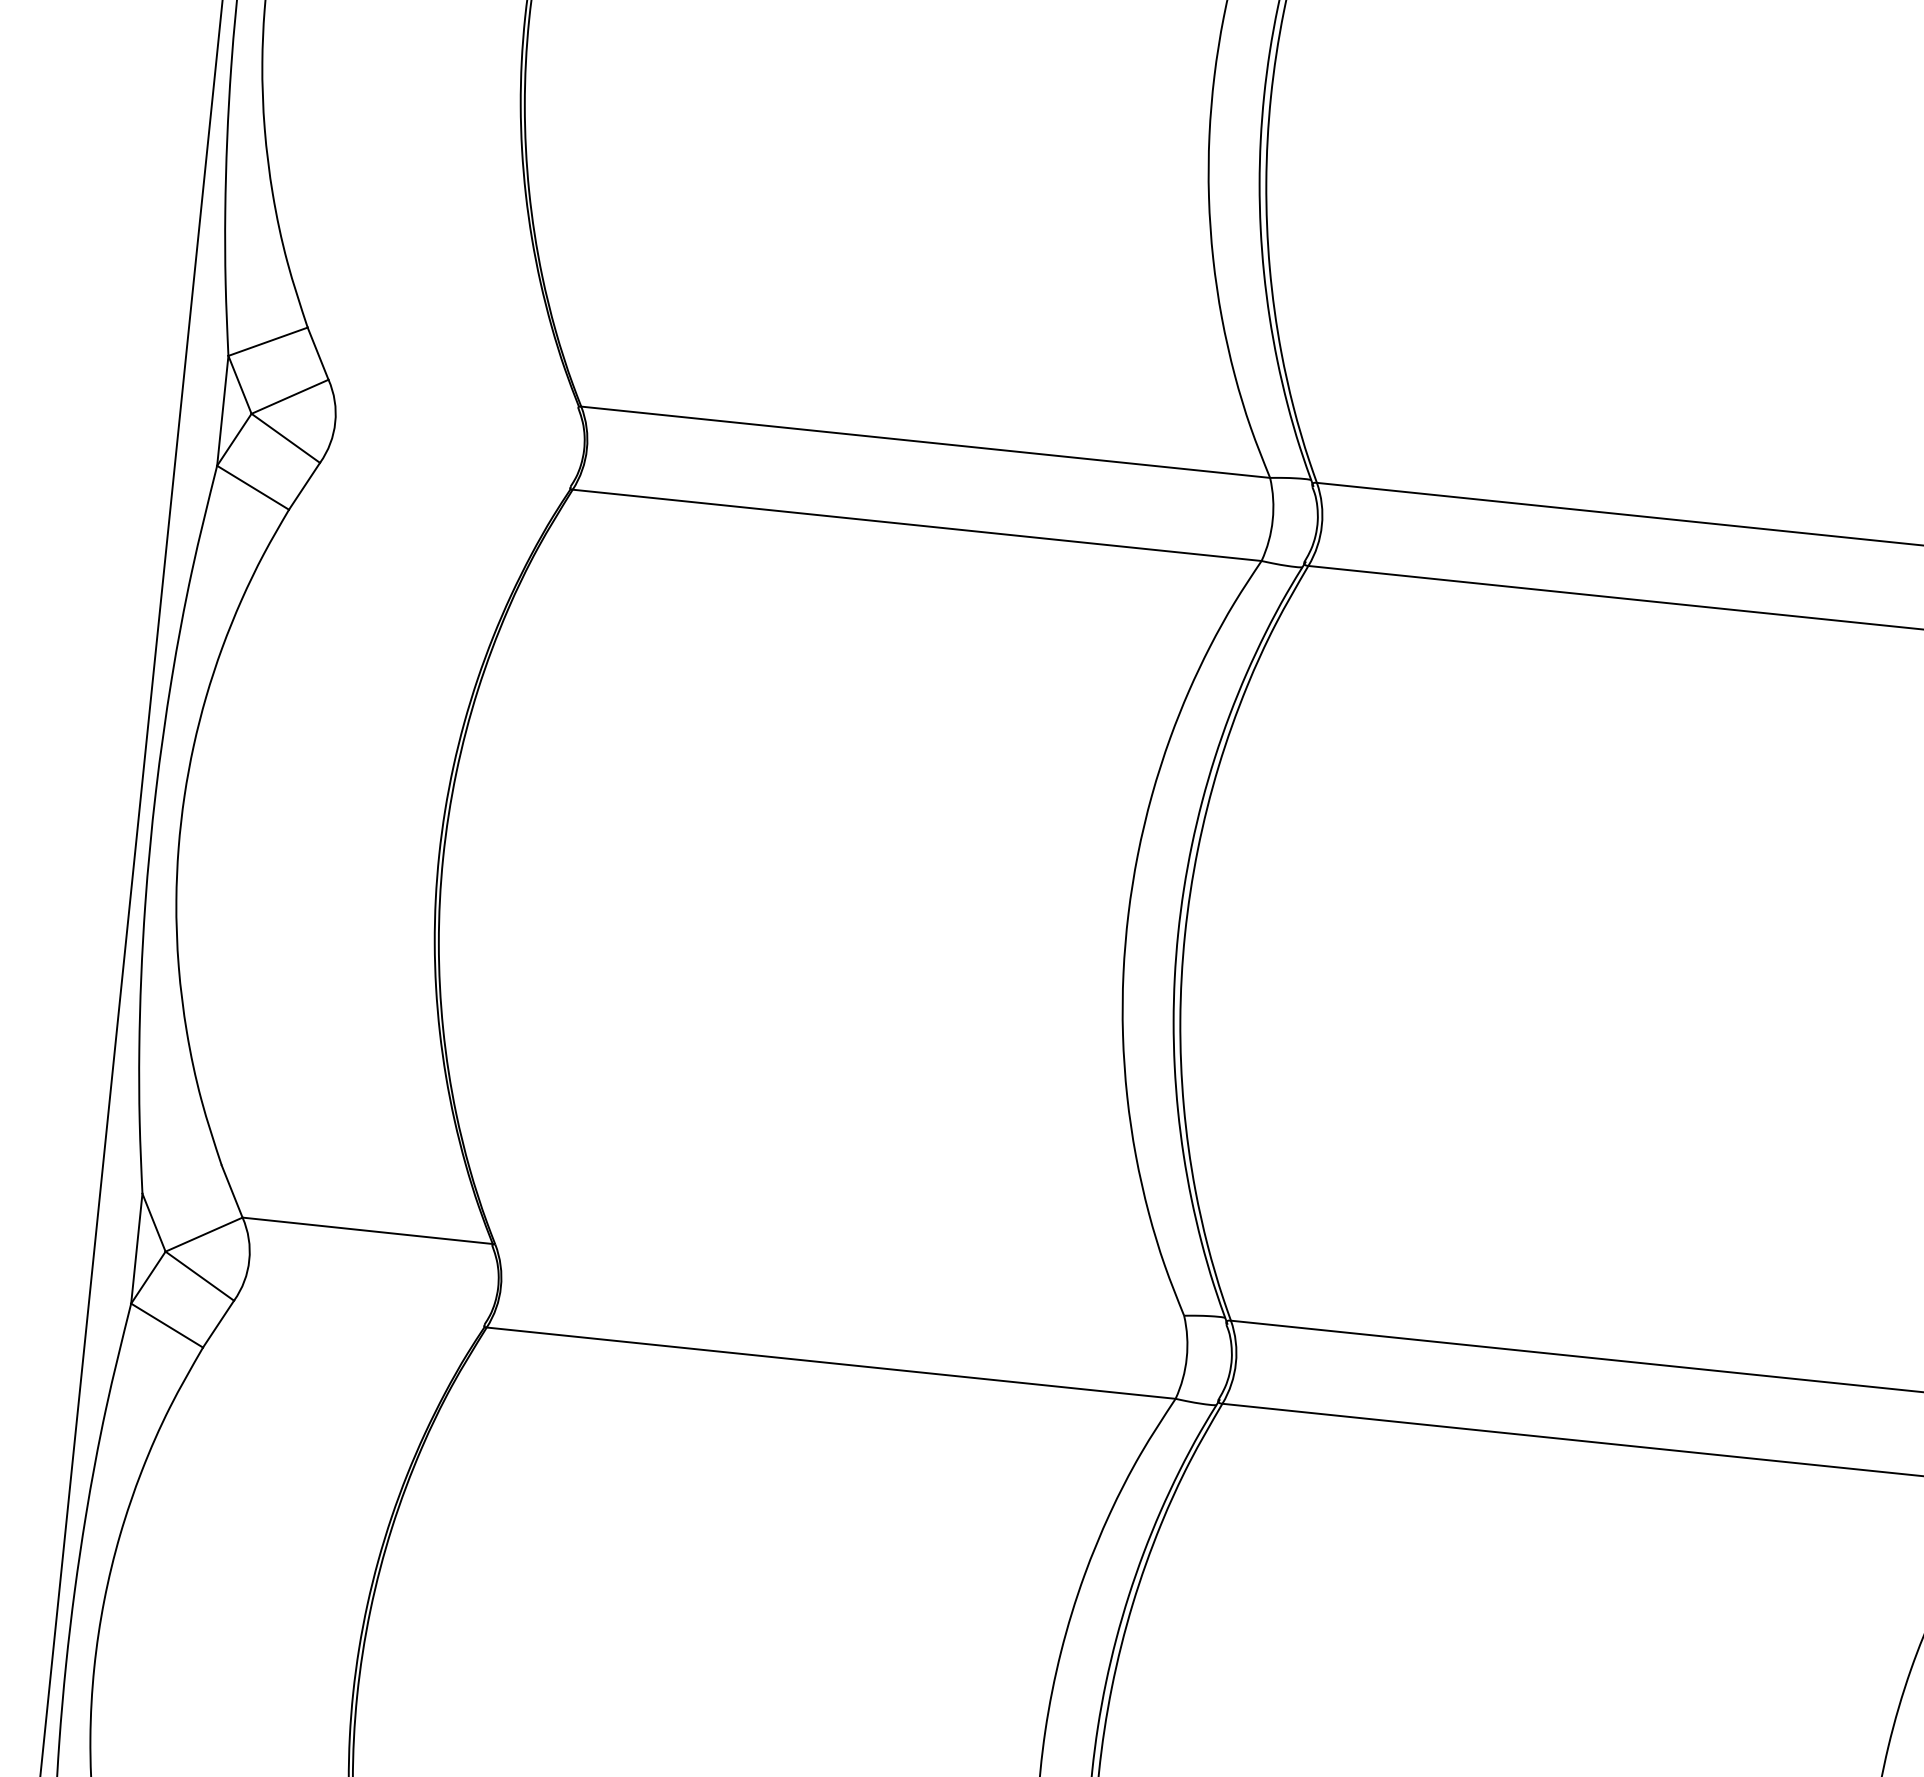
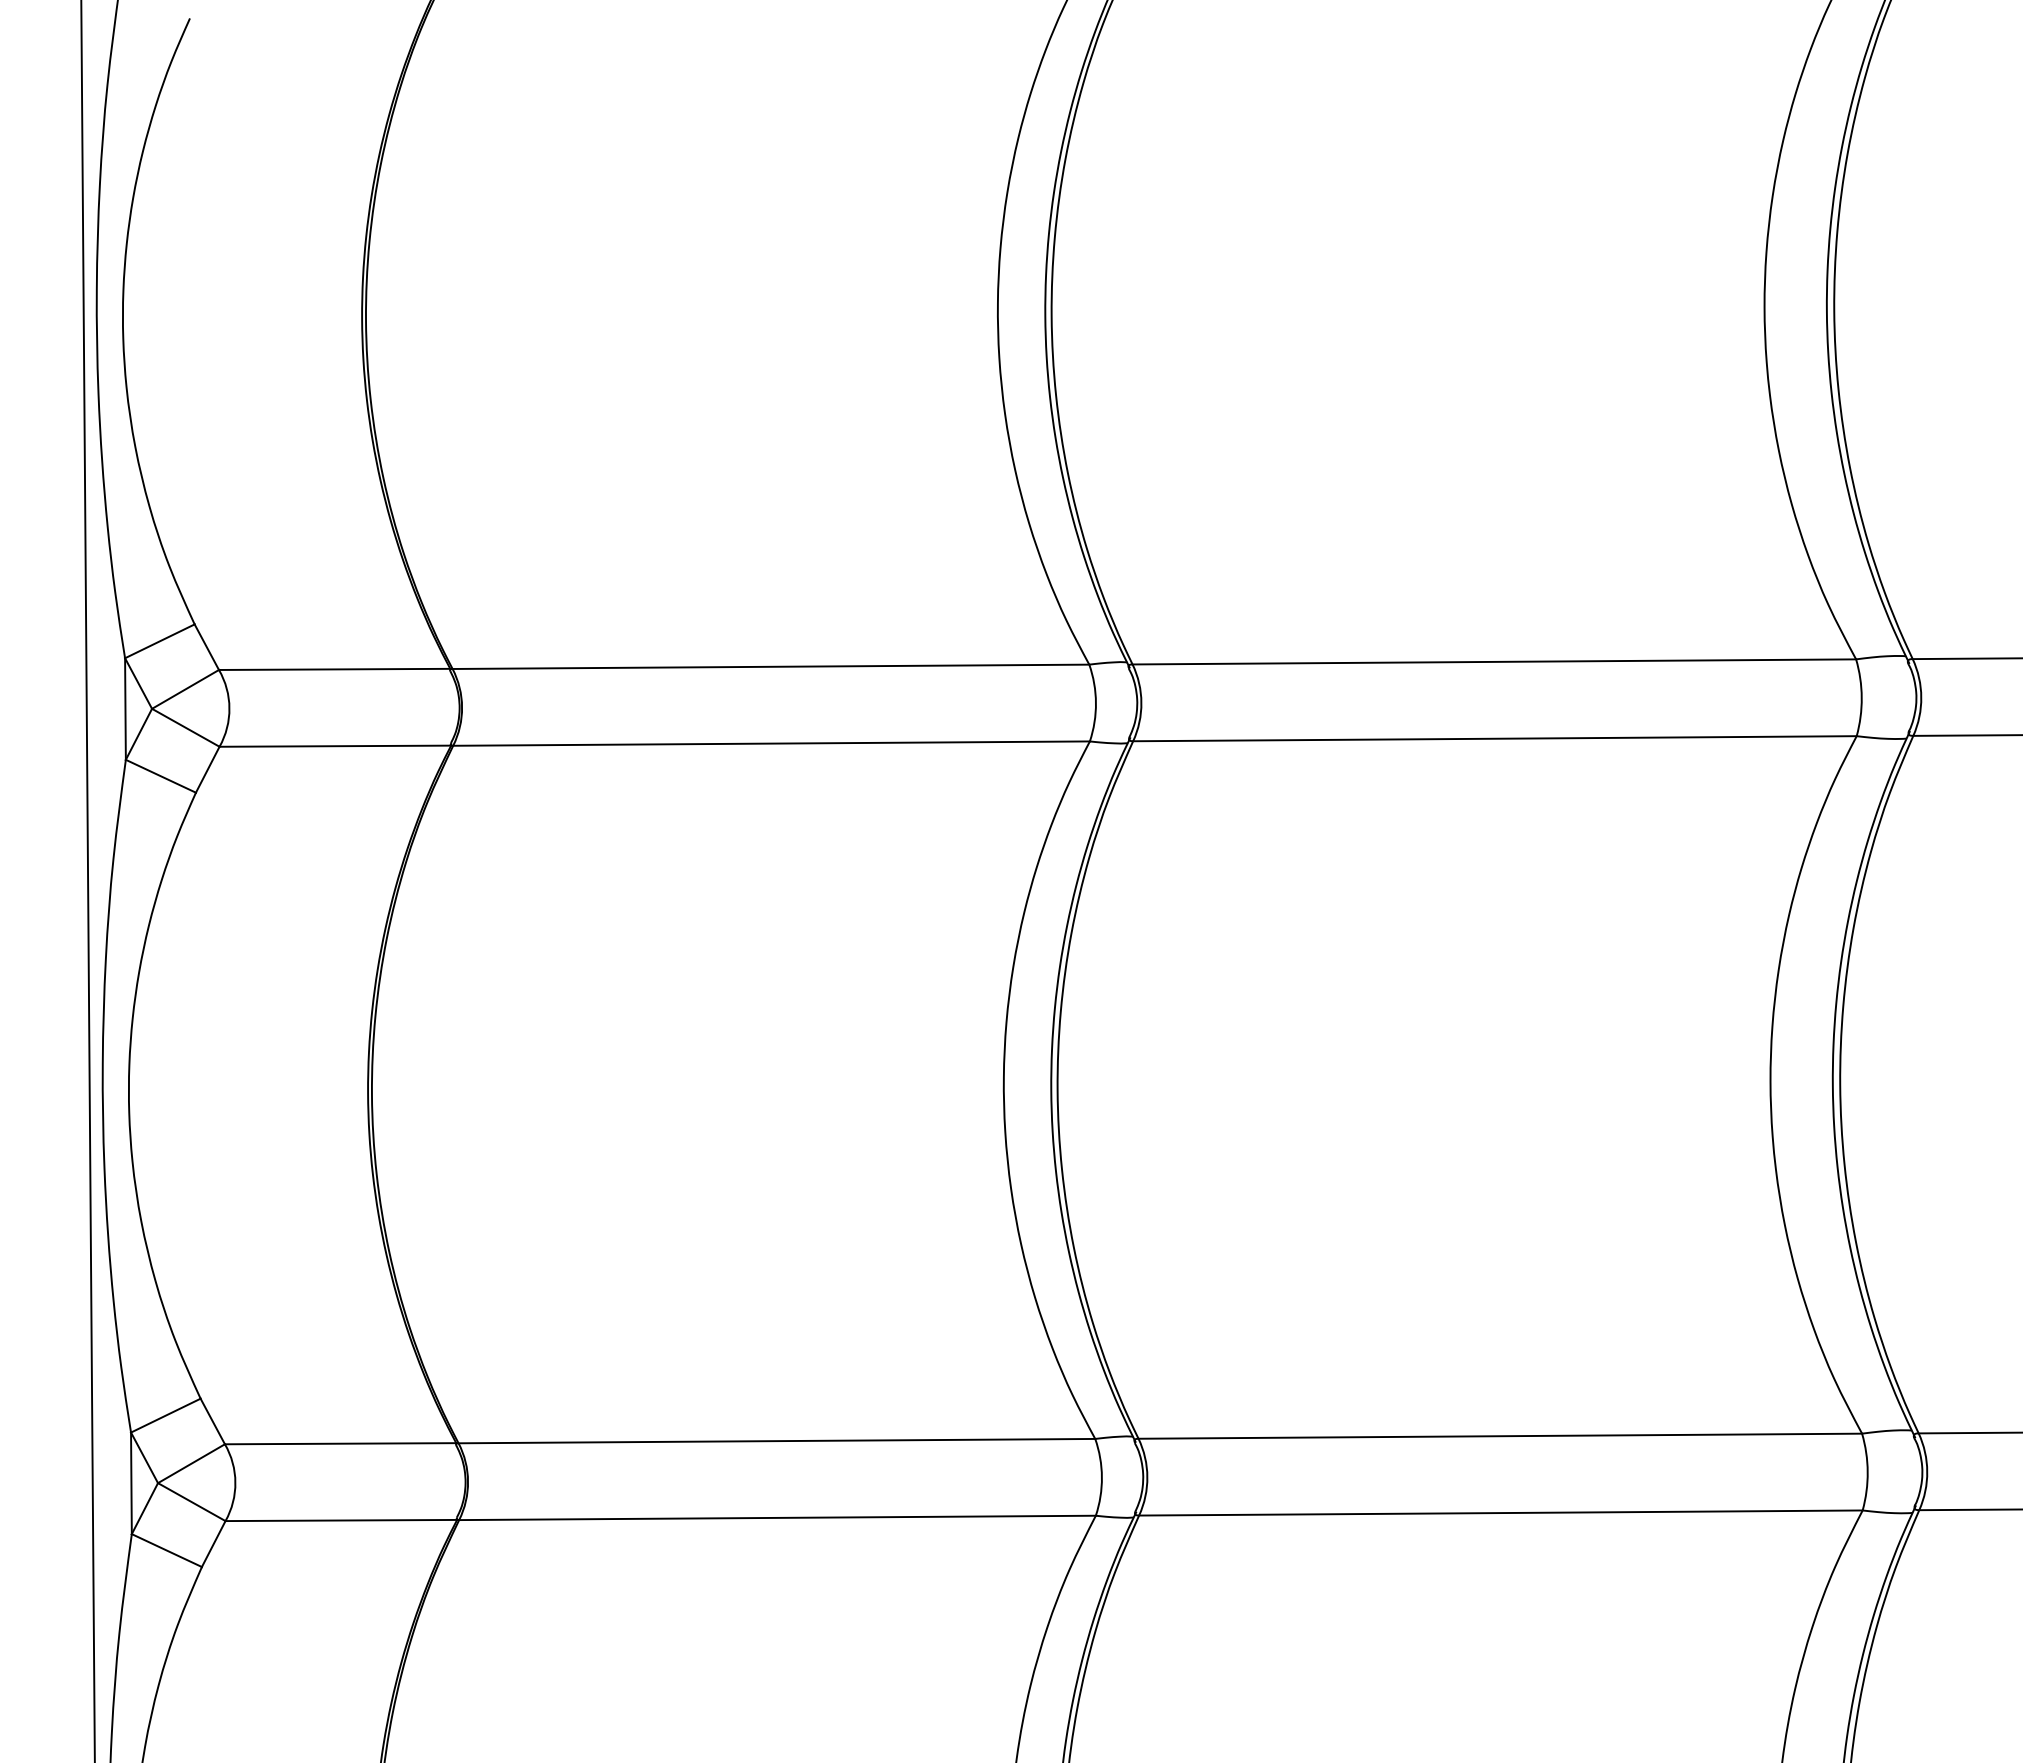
line: (453, 391) -> (334, 668), added
line: (445, 475) -> (335, 745), added
line: (181, 1179) -> (165, 1415), added
line: (839, 1279) -> (776, 1440), added
line: (359, 1313) -> (341, 1520), added

